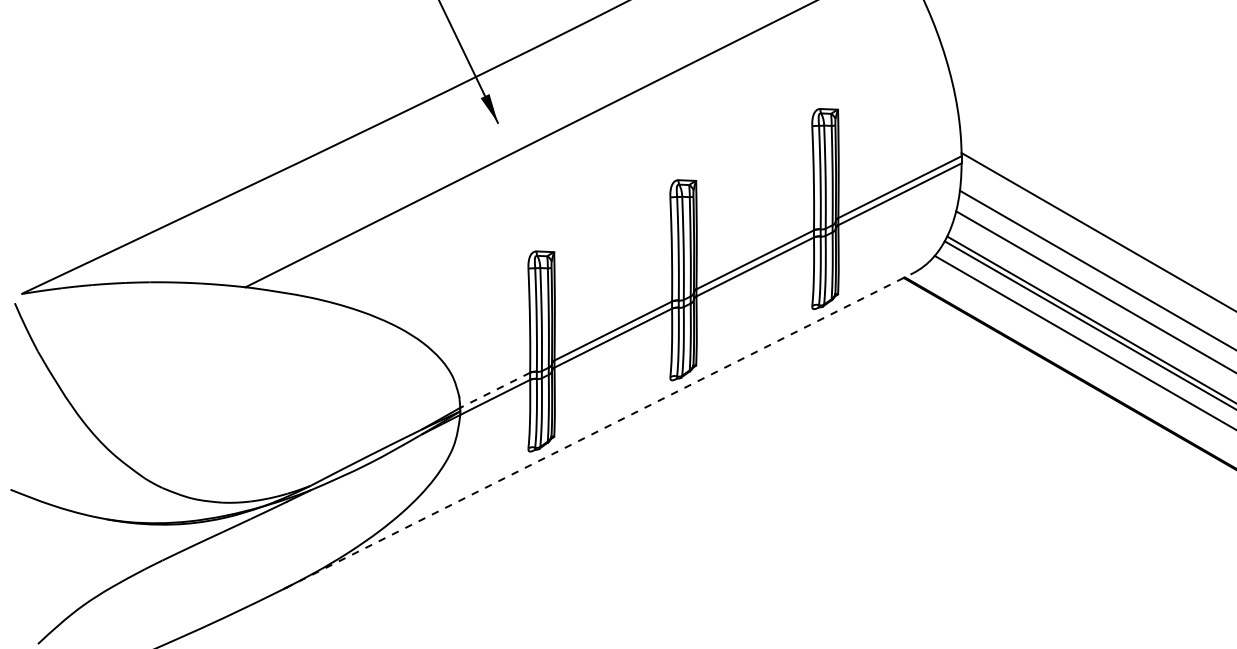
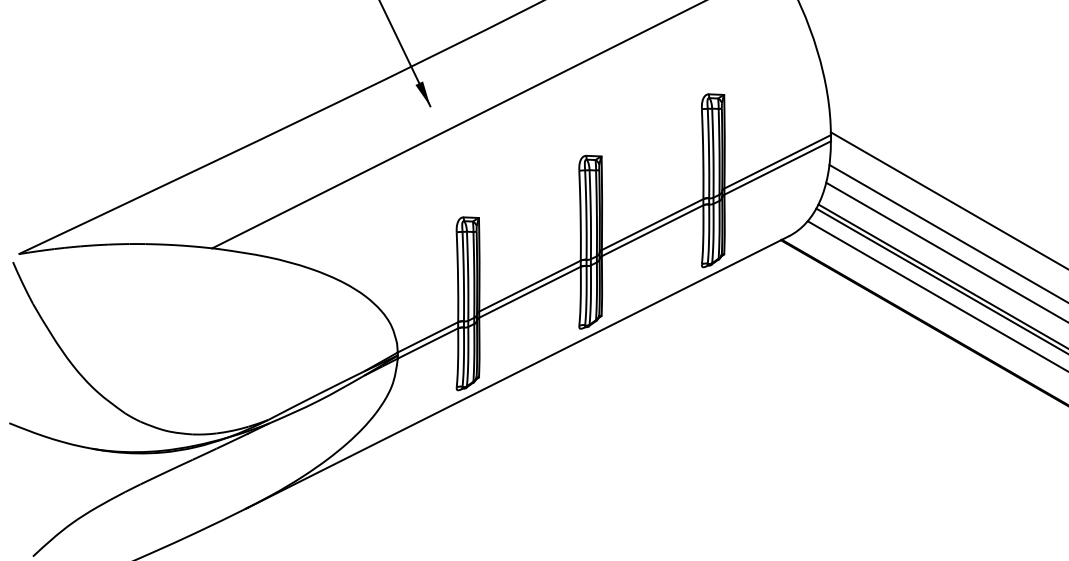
line: (494, 390) -> (427, 337), dashed -> solid
line: (599, 430) -> (518, 372), dashed -> solid

